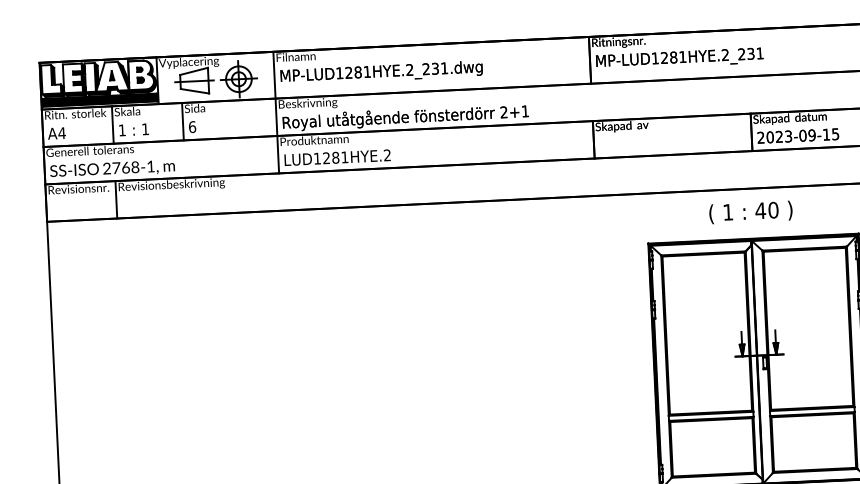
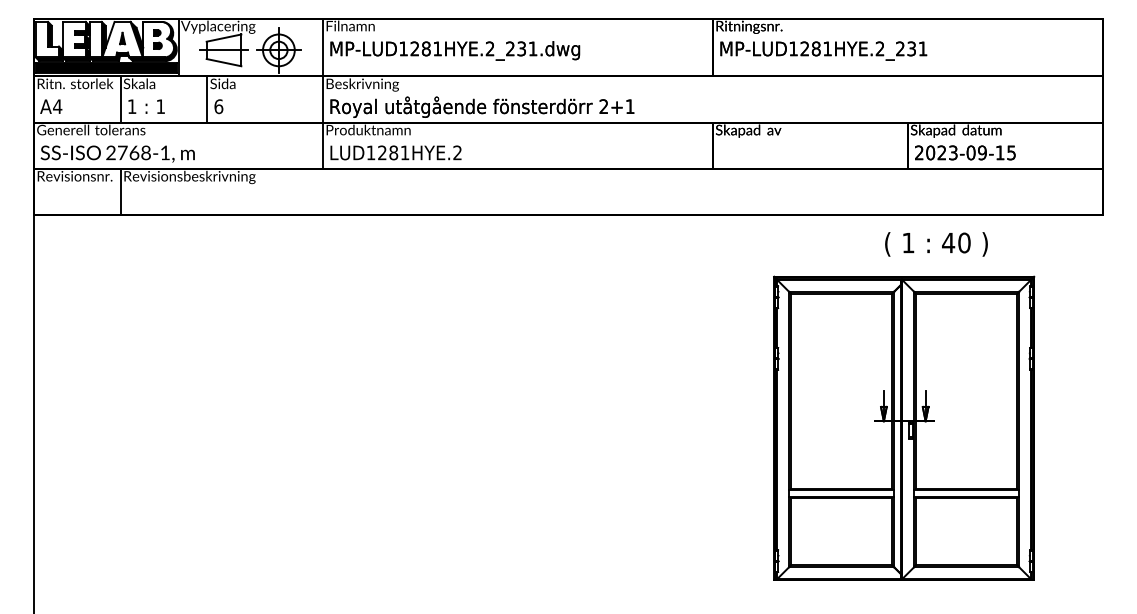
text: (750, 212) -> (936, 244), moved

